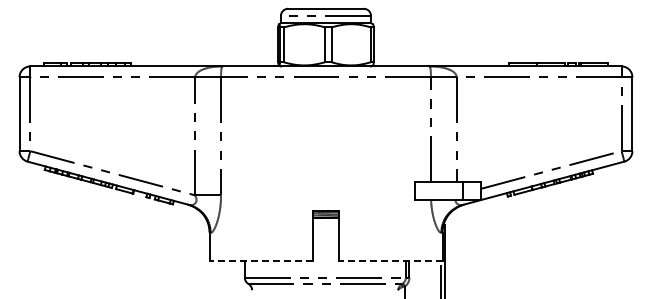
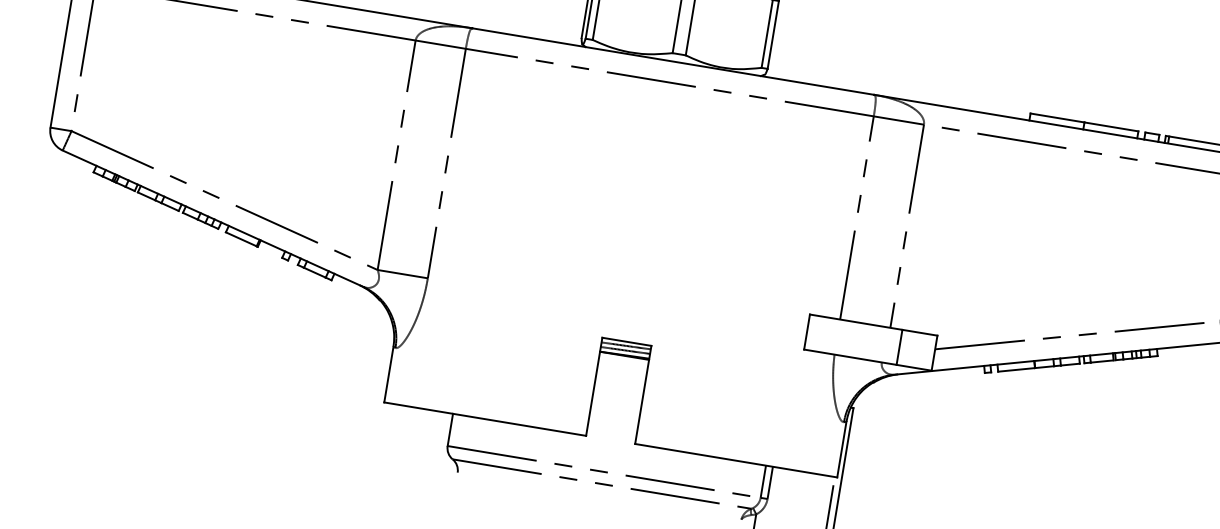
line: (261, 261) -> (485, 419), dashed -> solid
line: (390, 261) -> (735, 461), dashed -> solid

